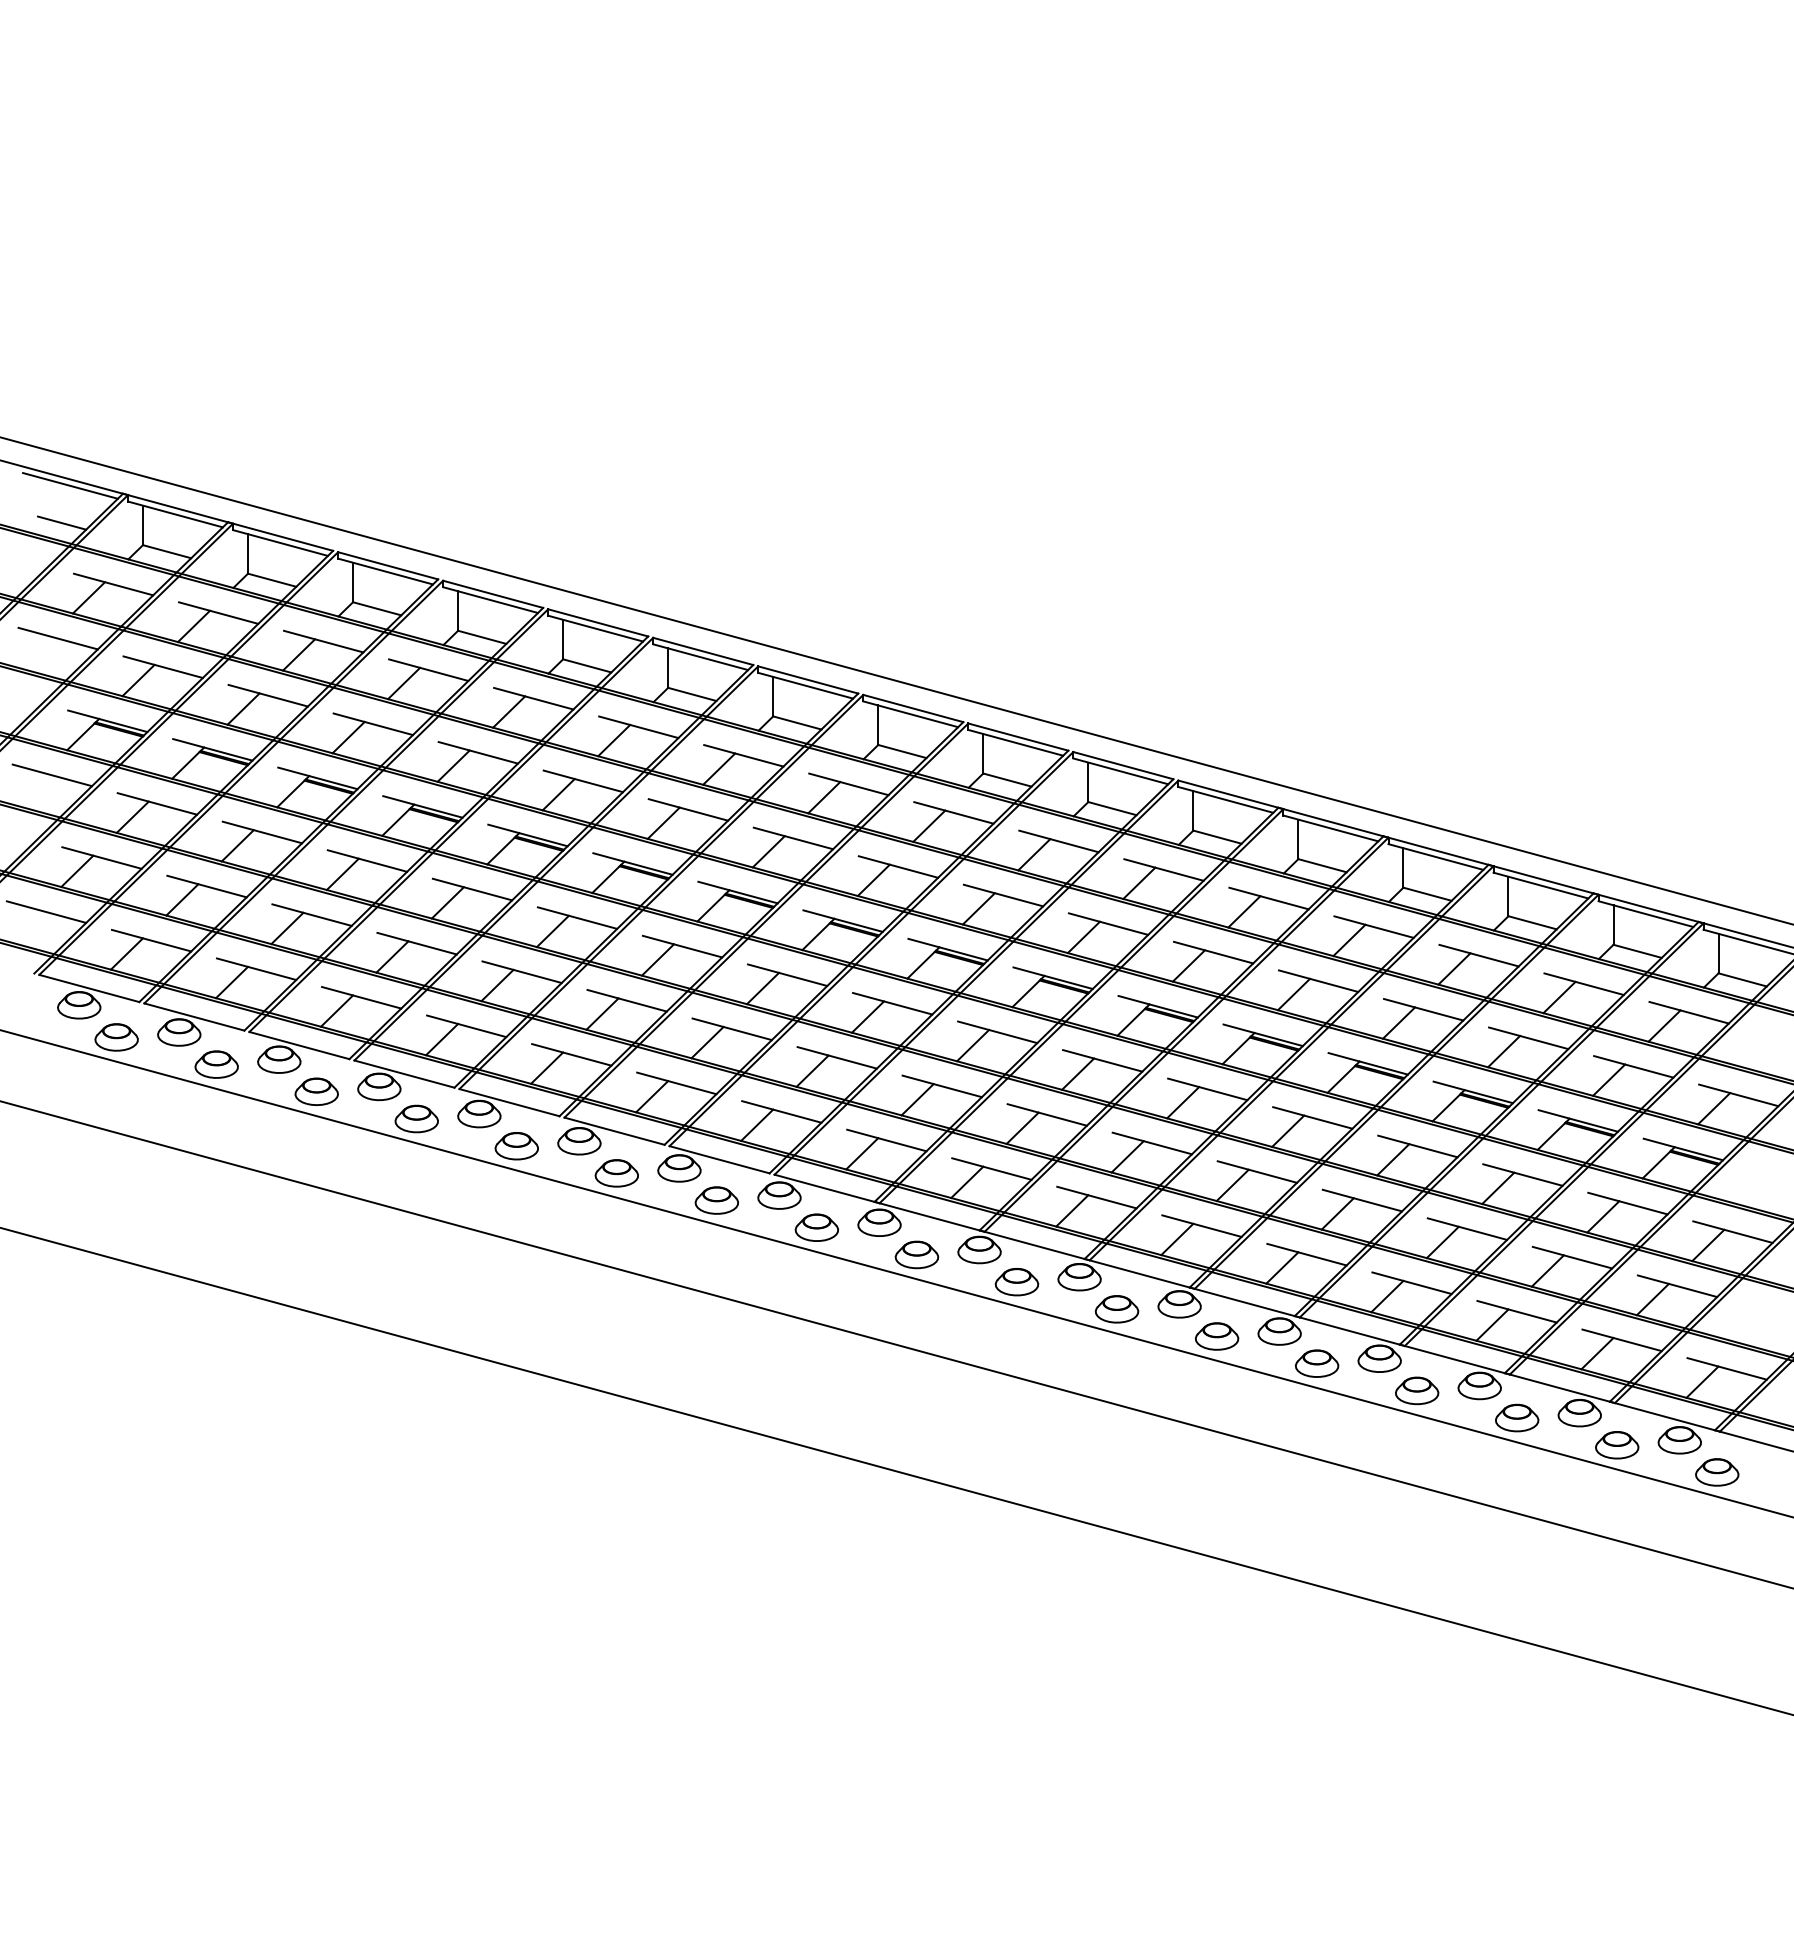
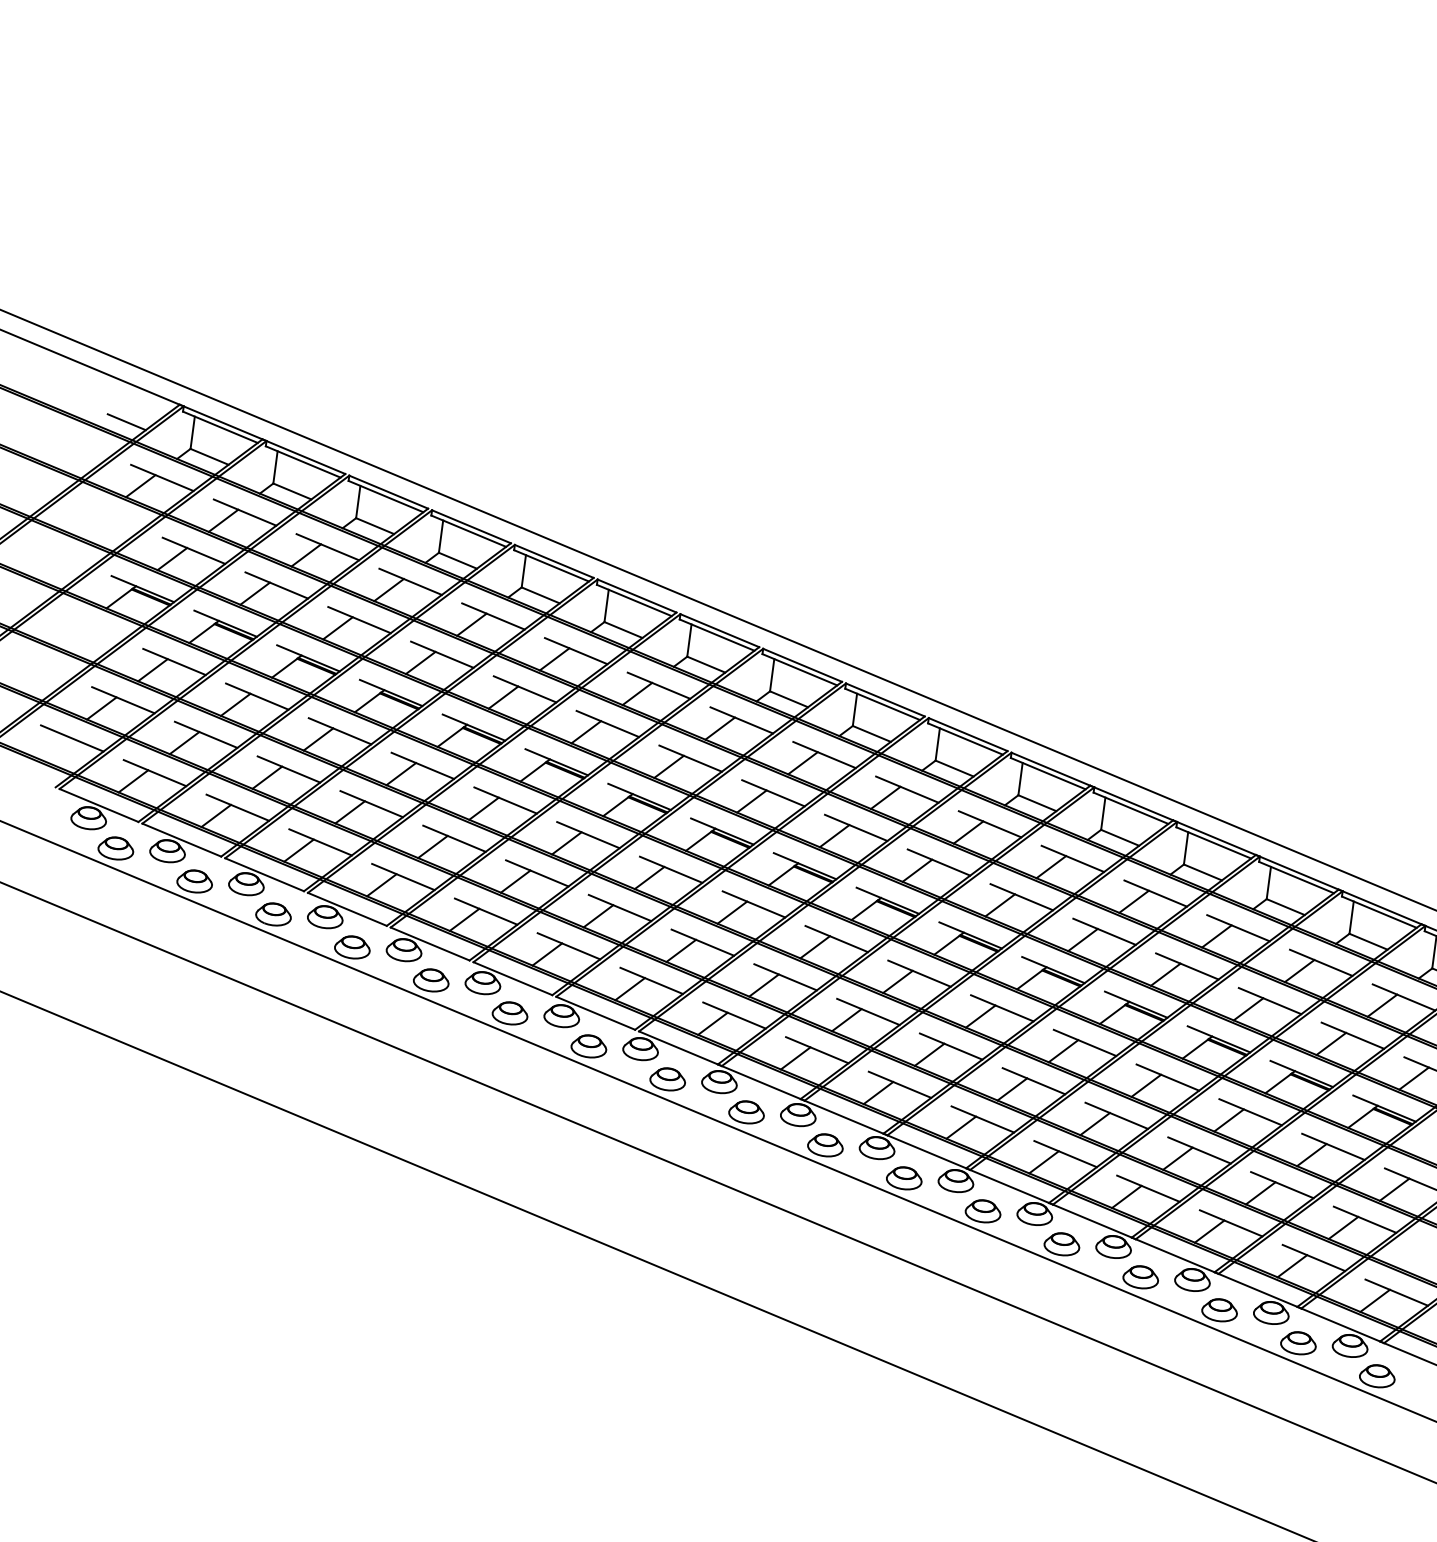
line: (70, 485) -> (137, 392), removed
line: (57, 638) -> (110, 516), removed
line: (52, 775) -> (91, 627), removed

